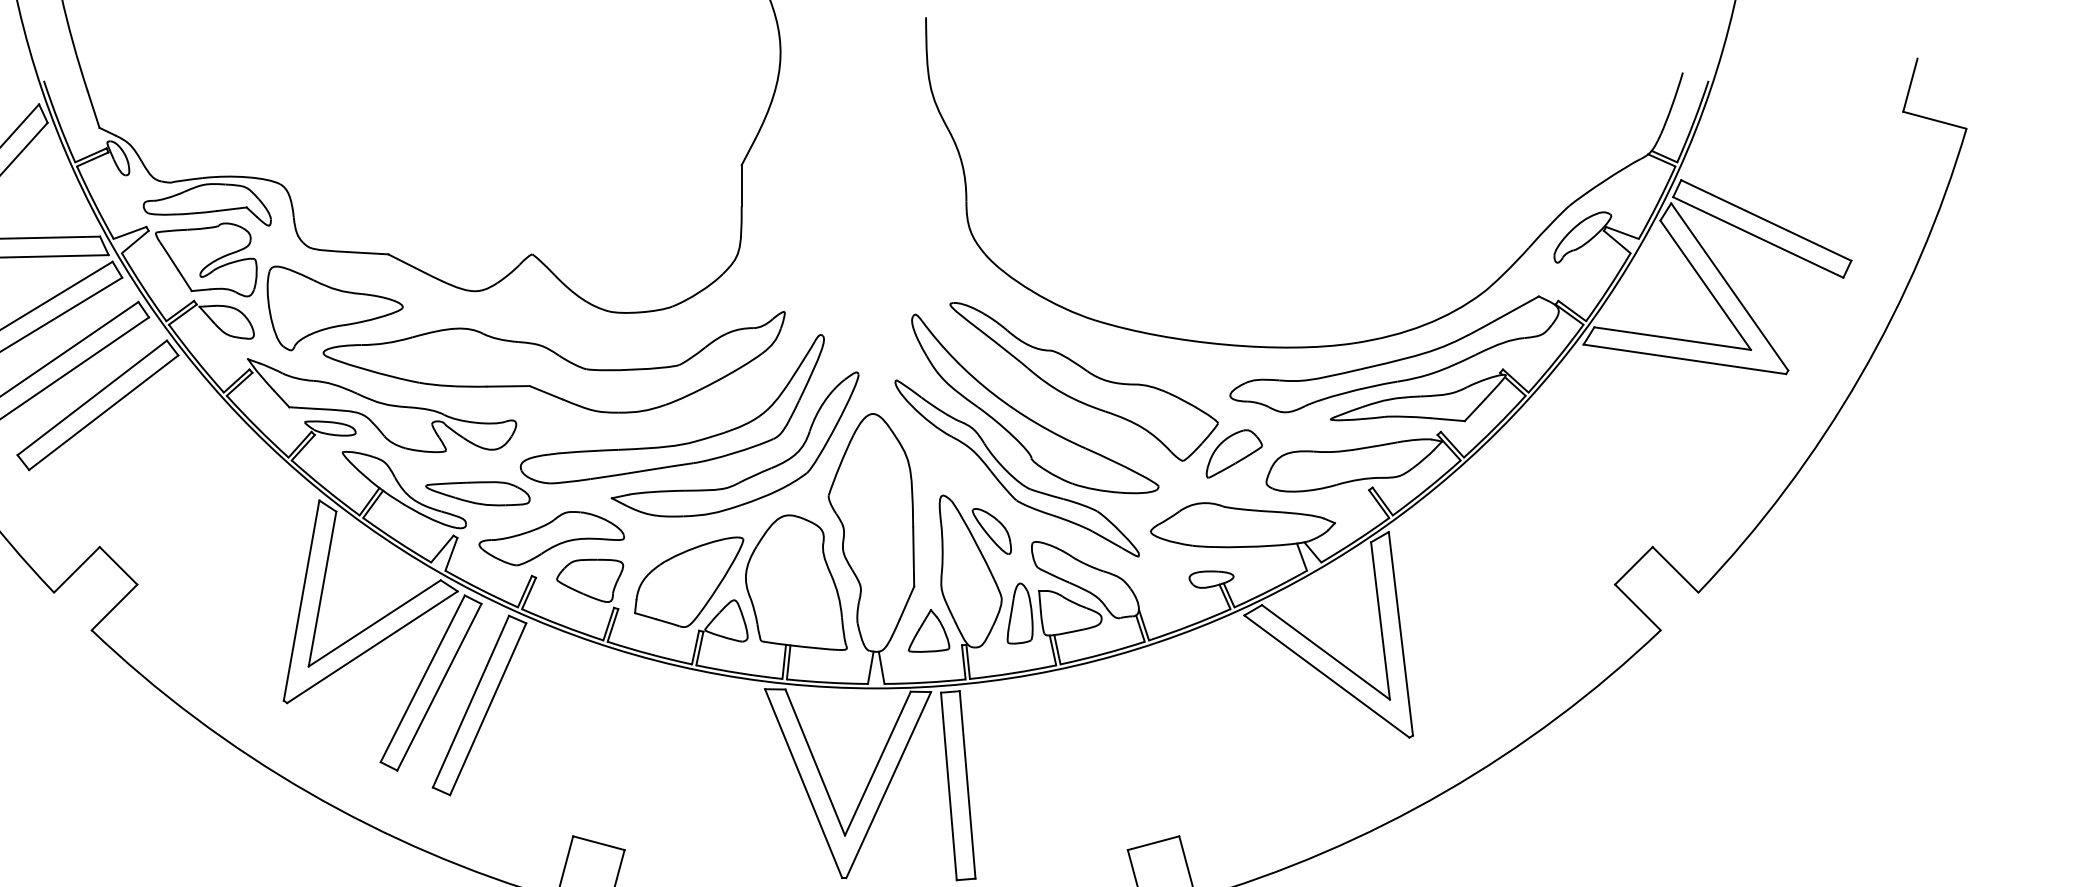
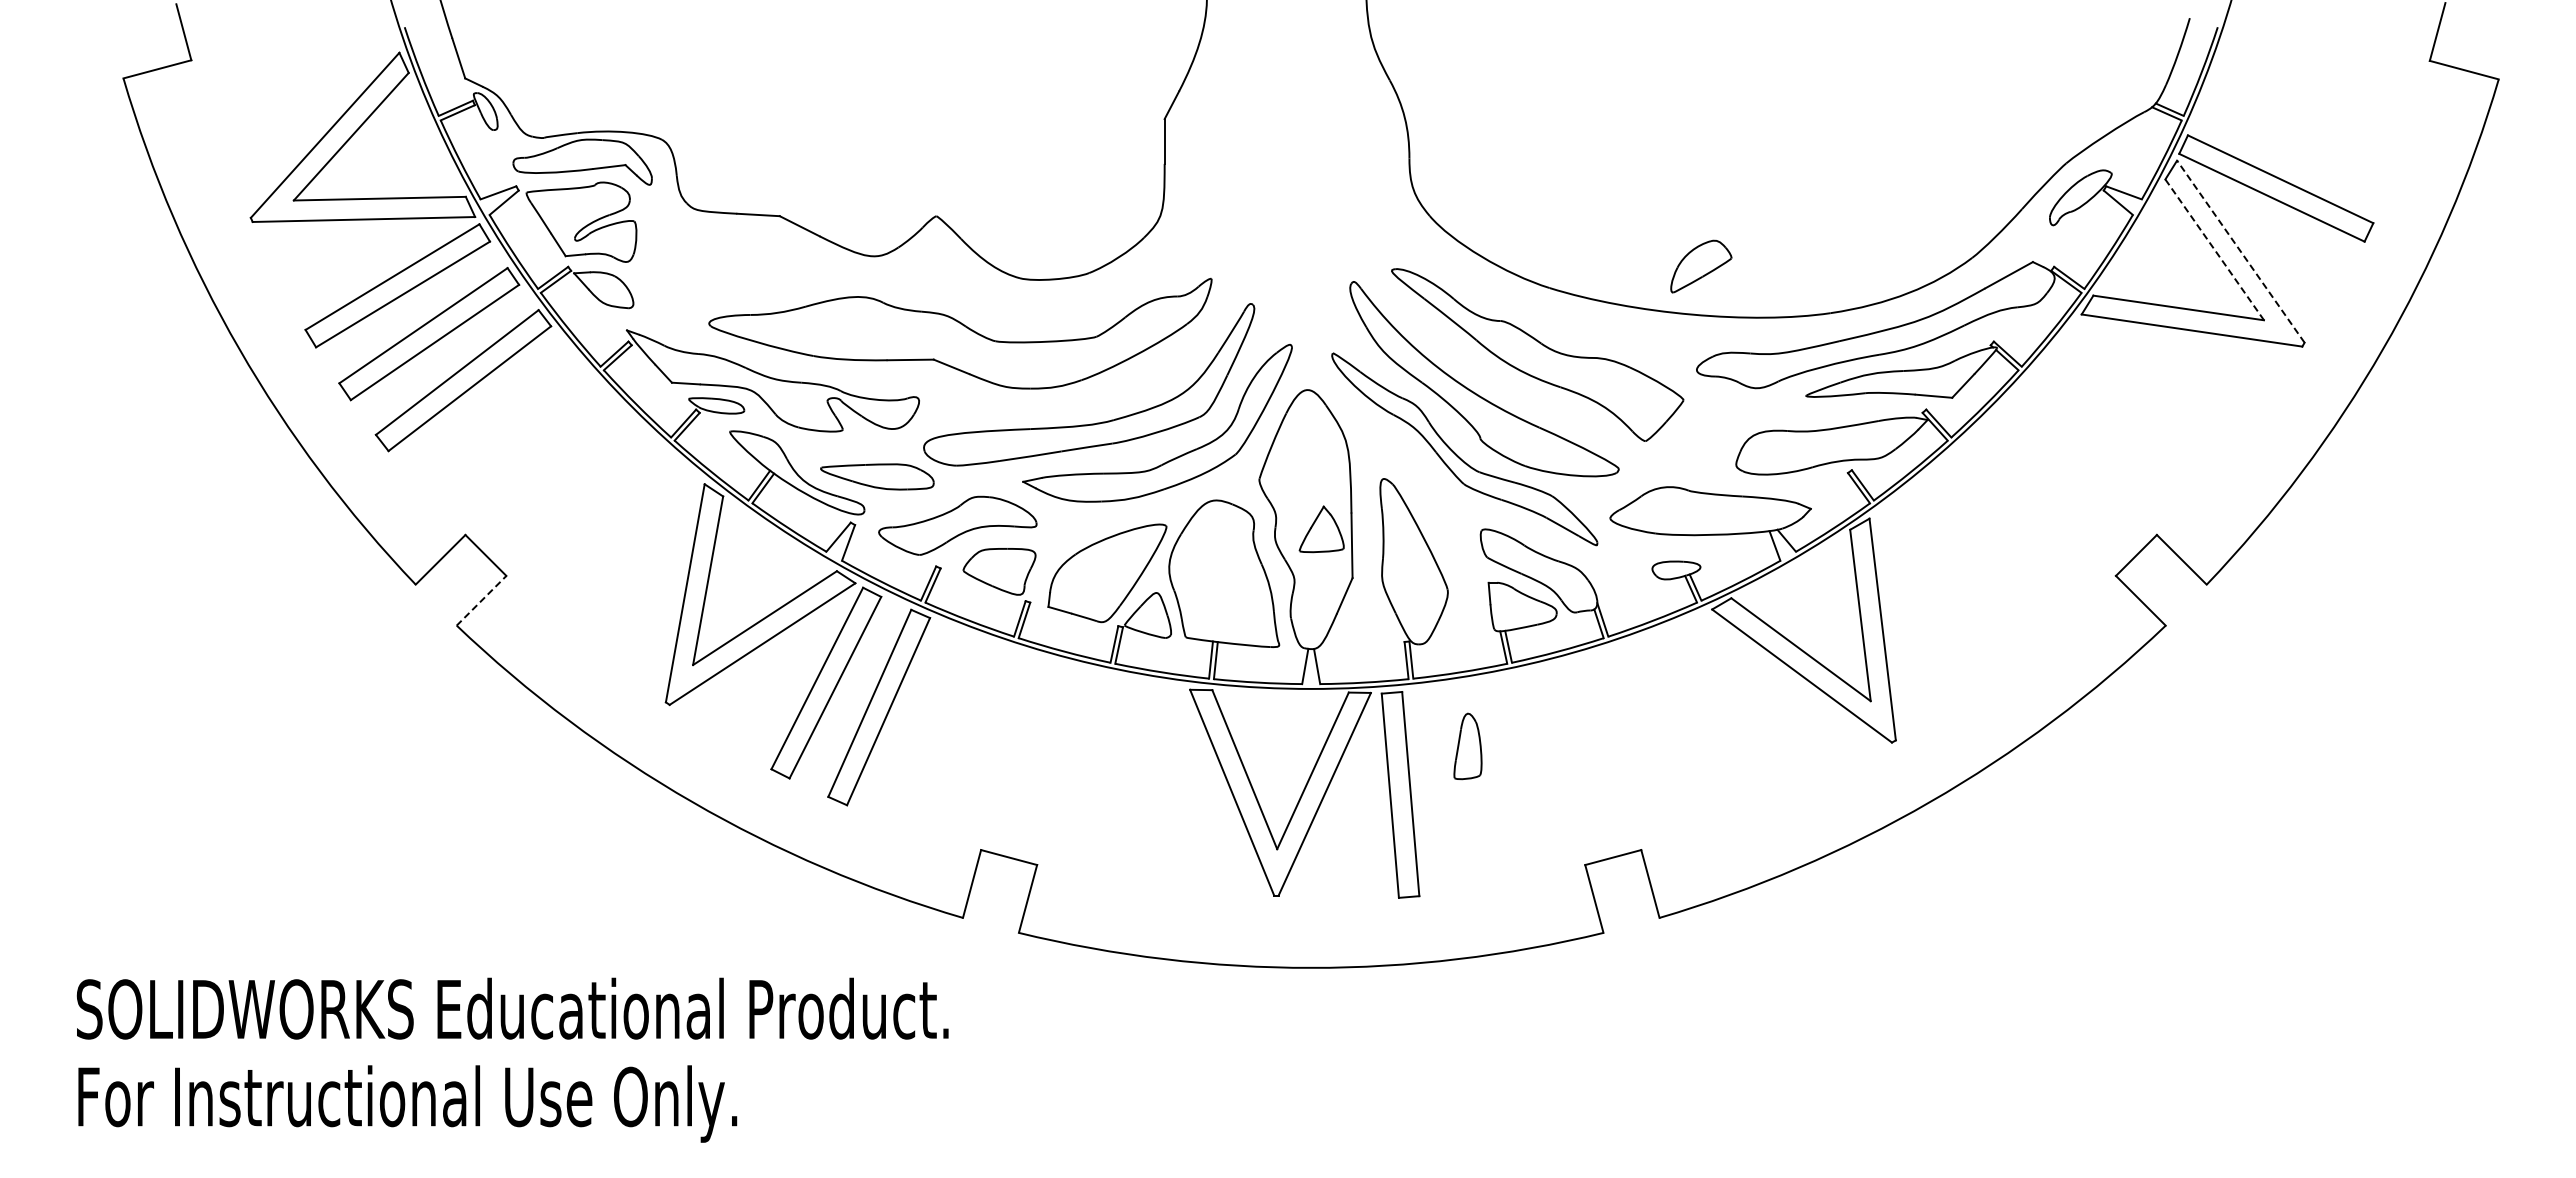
line: (1705, 284) -> (2214, 249), solid -> dashed
line: (1729, 286) -> (2240, 251), solid -> dashed
part: (334, 307) -> (721, 274), removed
part: (1234, 453) -> (1701, 266), moved
part: (991, 531) -> (1436, 517), removed
line: (114, 607) -> (481, 600), solid -> dashed
part: (1019, 613) -> (1467, 746), moved
part: (928, 631) -> (1321, 529), moved

